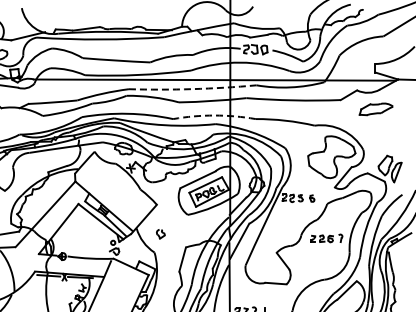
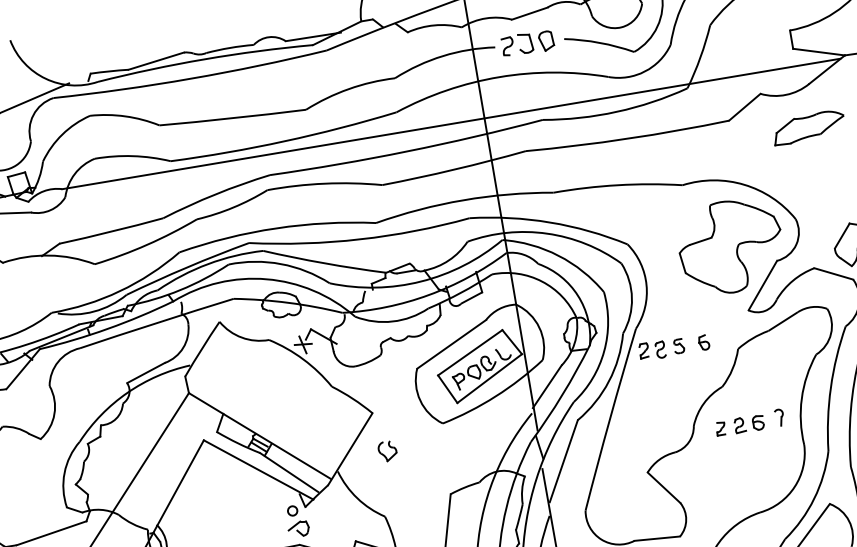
arc: (192, 89) -> (406, 152), dashed -> solid
arc: (214, 115) -> (463, 200), dashed -> solid
part: (160, 234) -> (387, 452), moved

